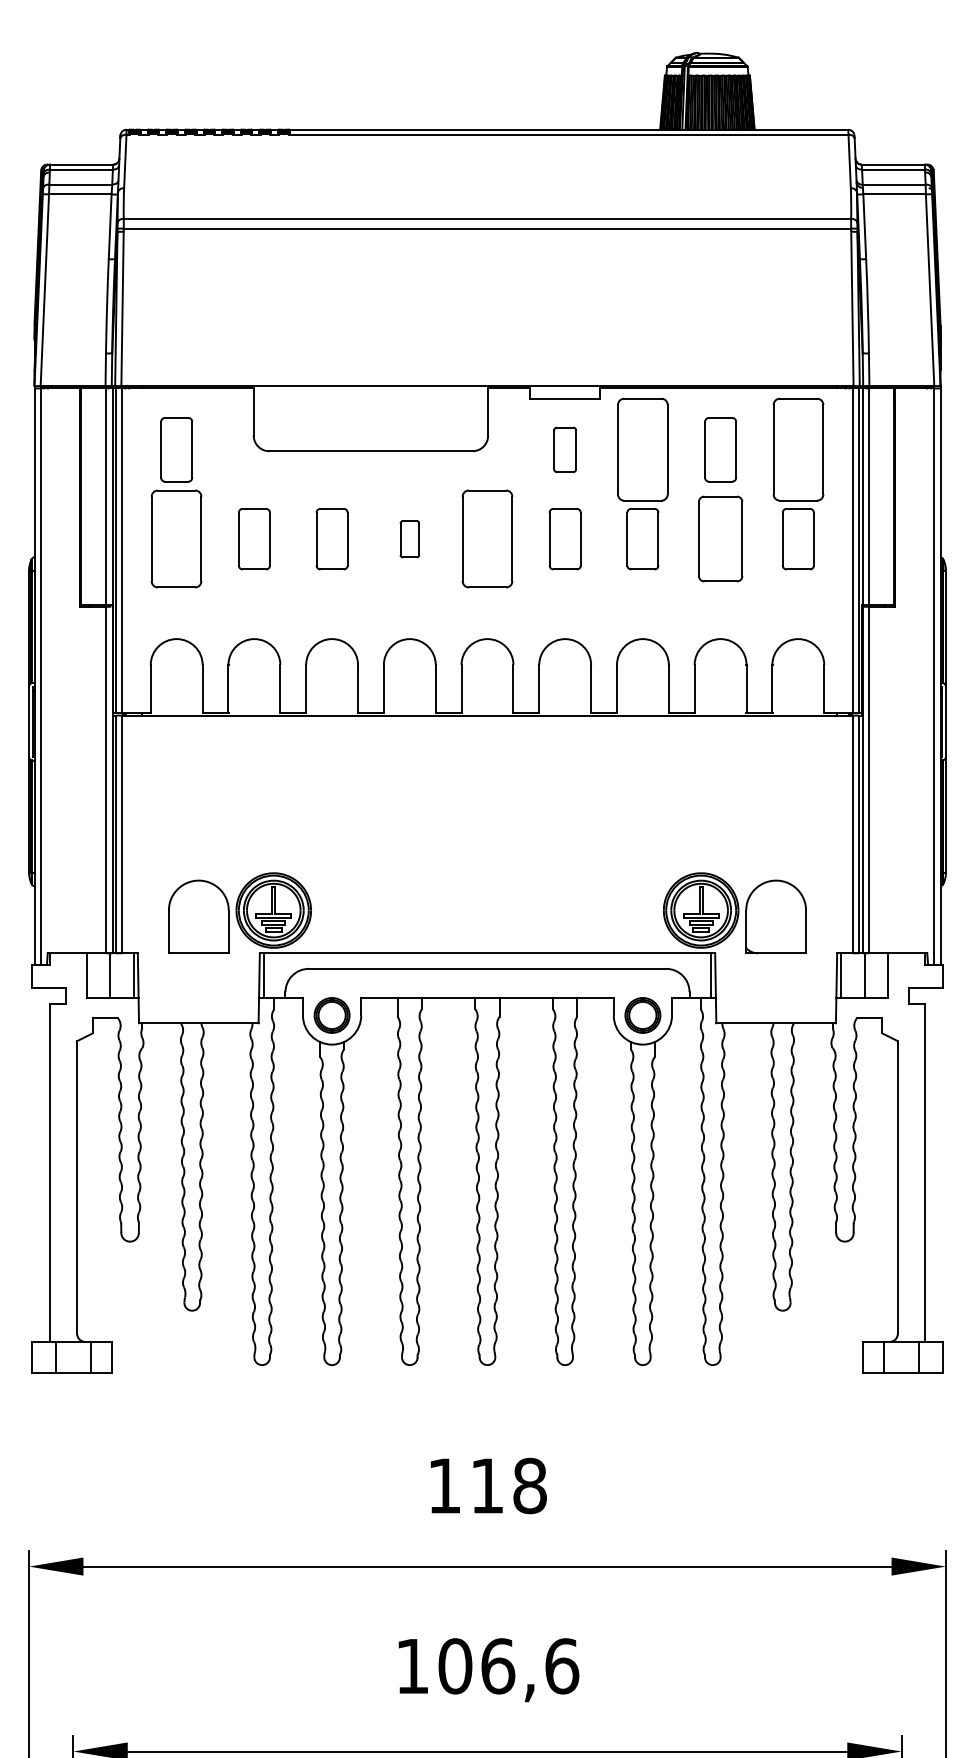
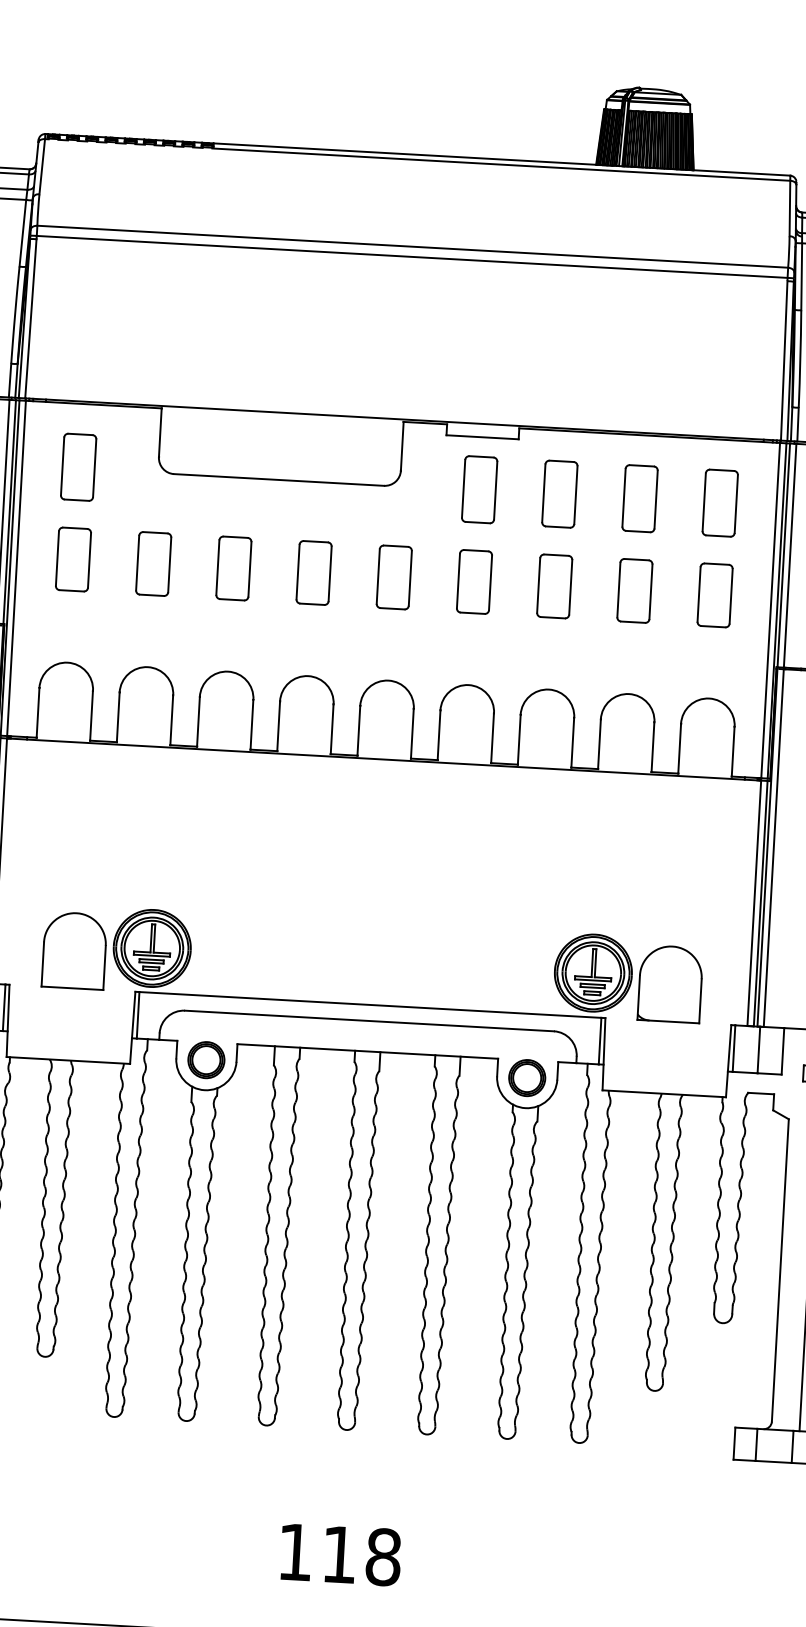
part: (564, 449) -> (478, 489), size x1.43
part: (642, 449) -> (559, 493), size x0.62
part: (797, 449) -> (719, 502), size x0.62
part: (176, 539) -> (73, 559), size x0.62
part: (409, 539) -> (313, 573), size x1.67
part: (487, 539) -> (394, 577), size x0.62
part: (720, 539) -> (634, 591), size x0.71

